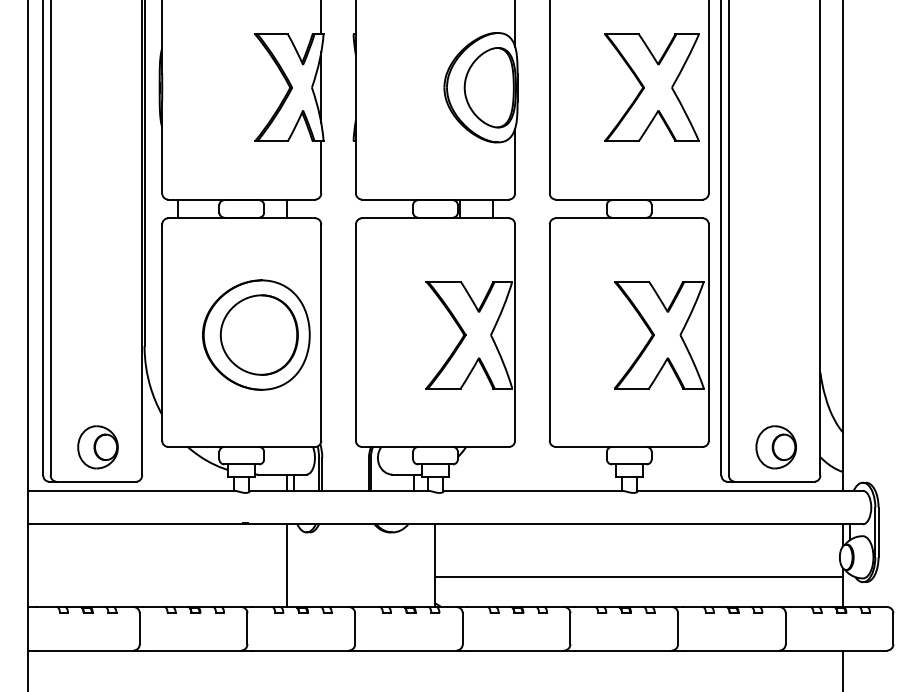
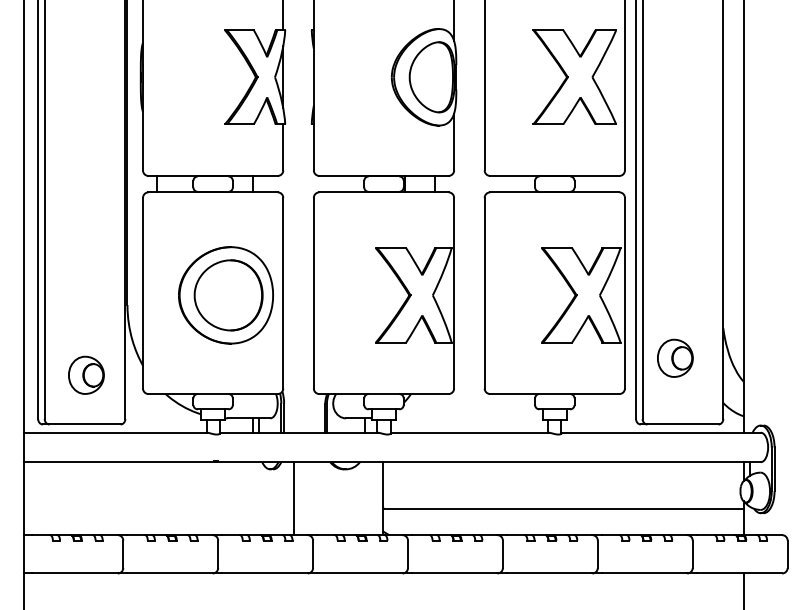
part: (98, 446) -> (86, 374), moved
part: (776, 446) -> (675, 357), moved
line: (287, 565) -> (294, 498), moved

